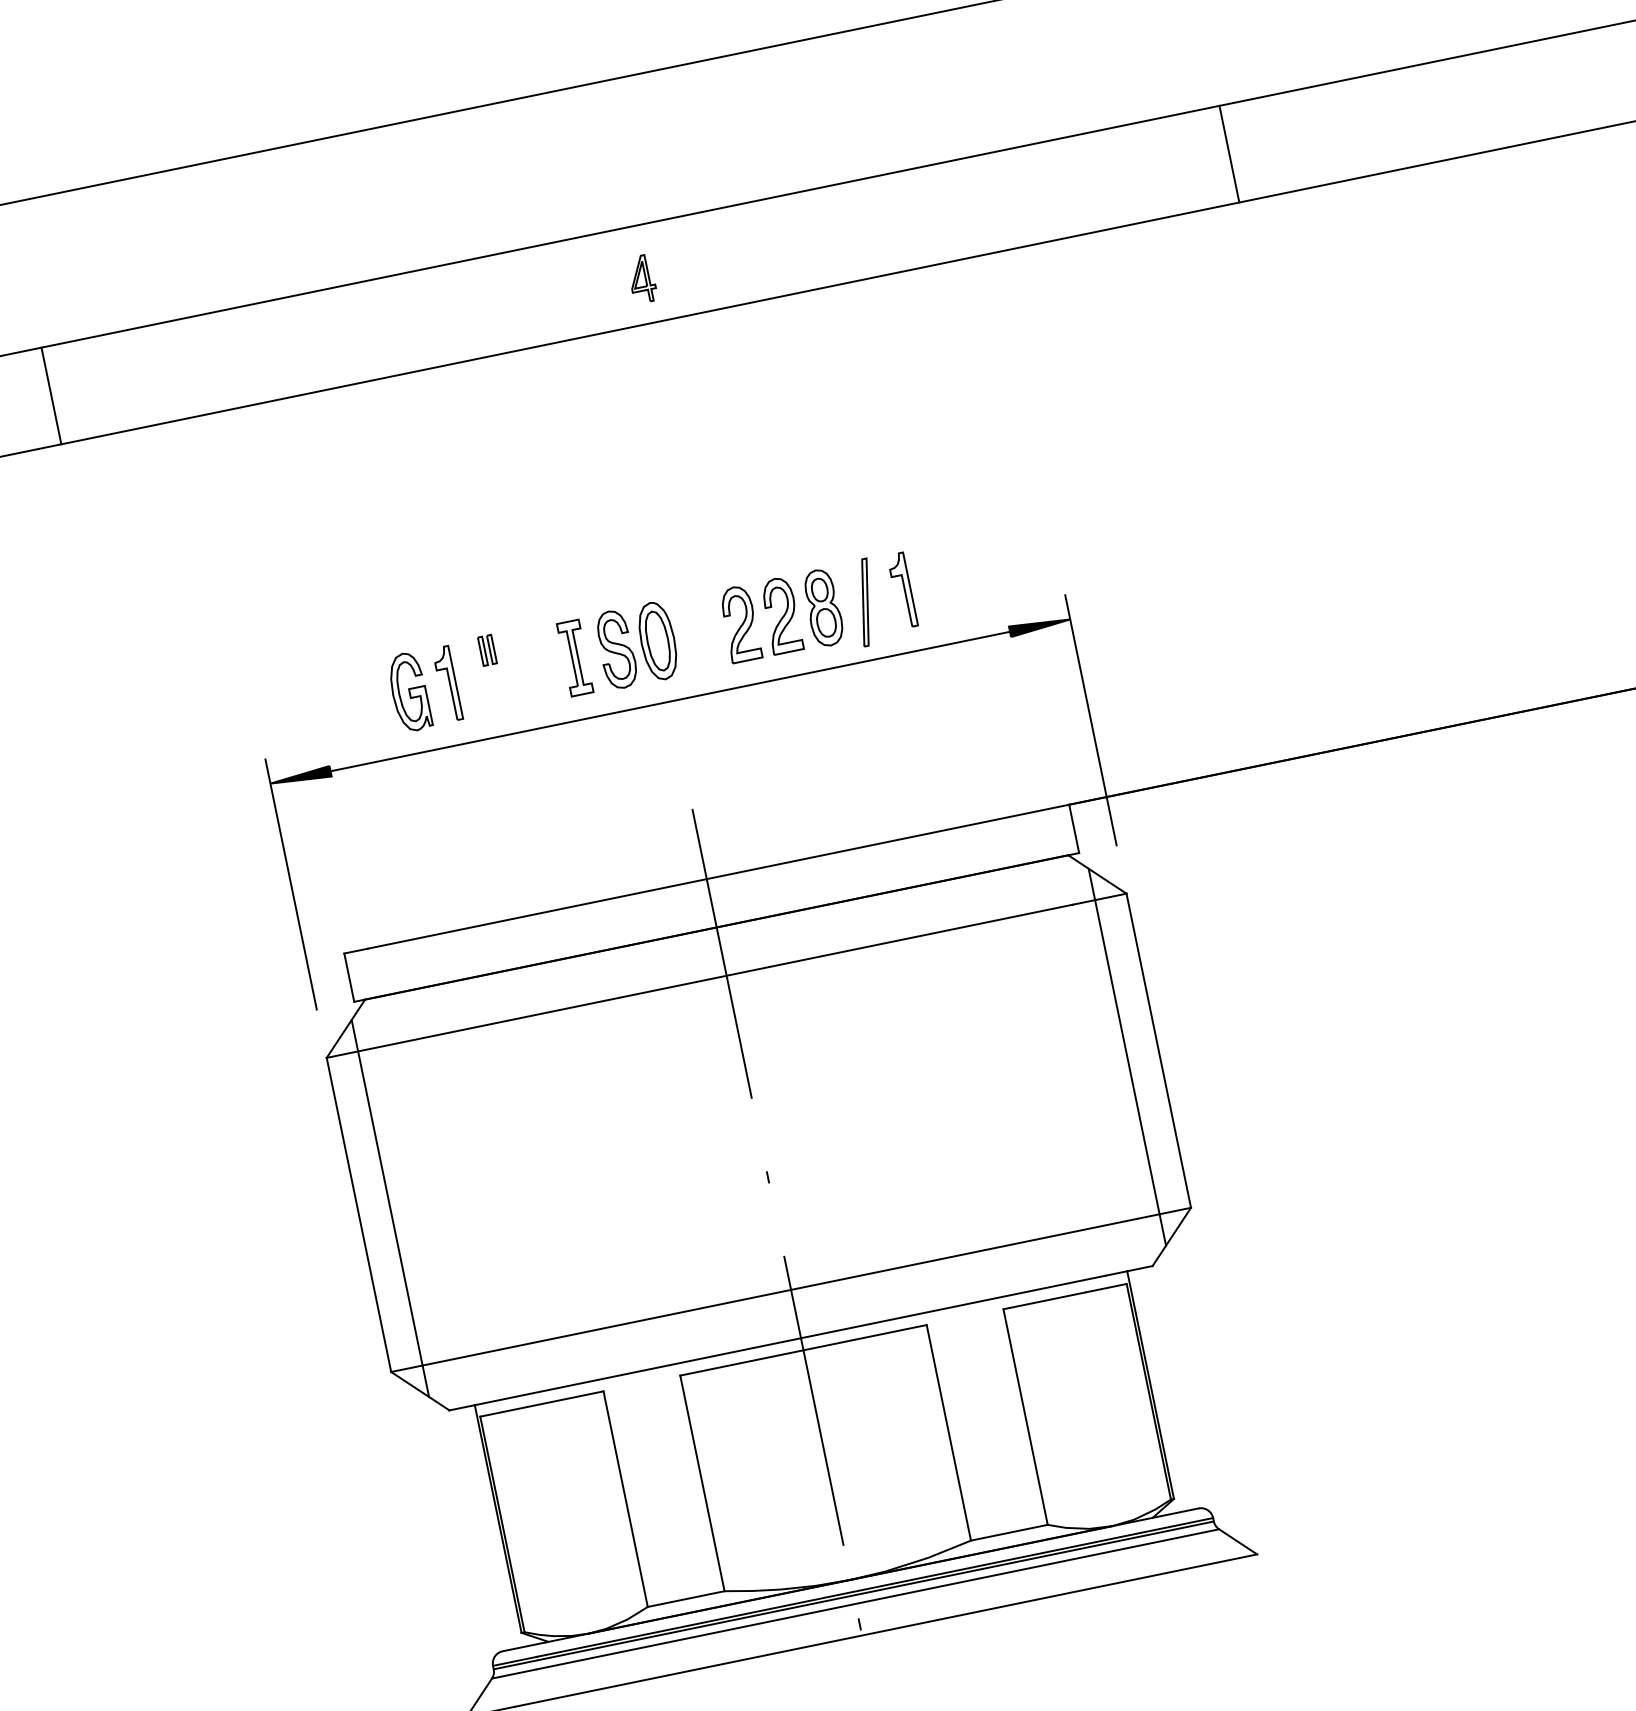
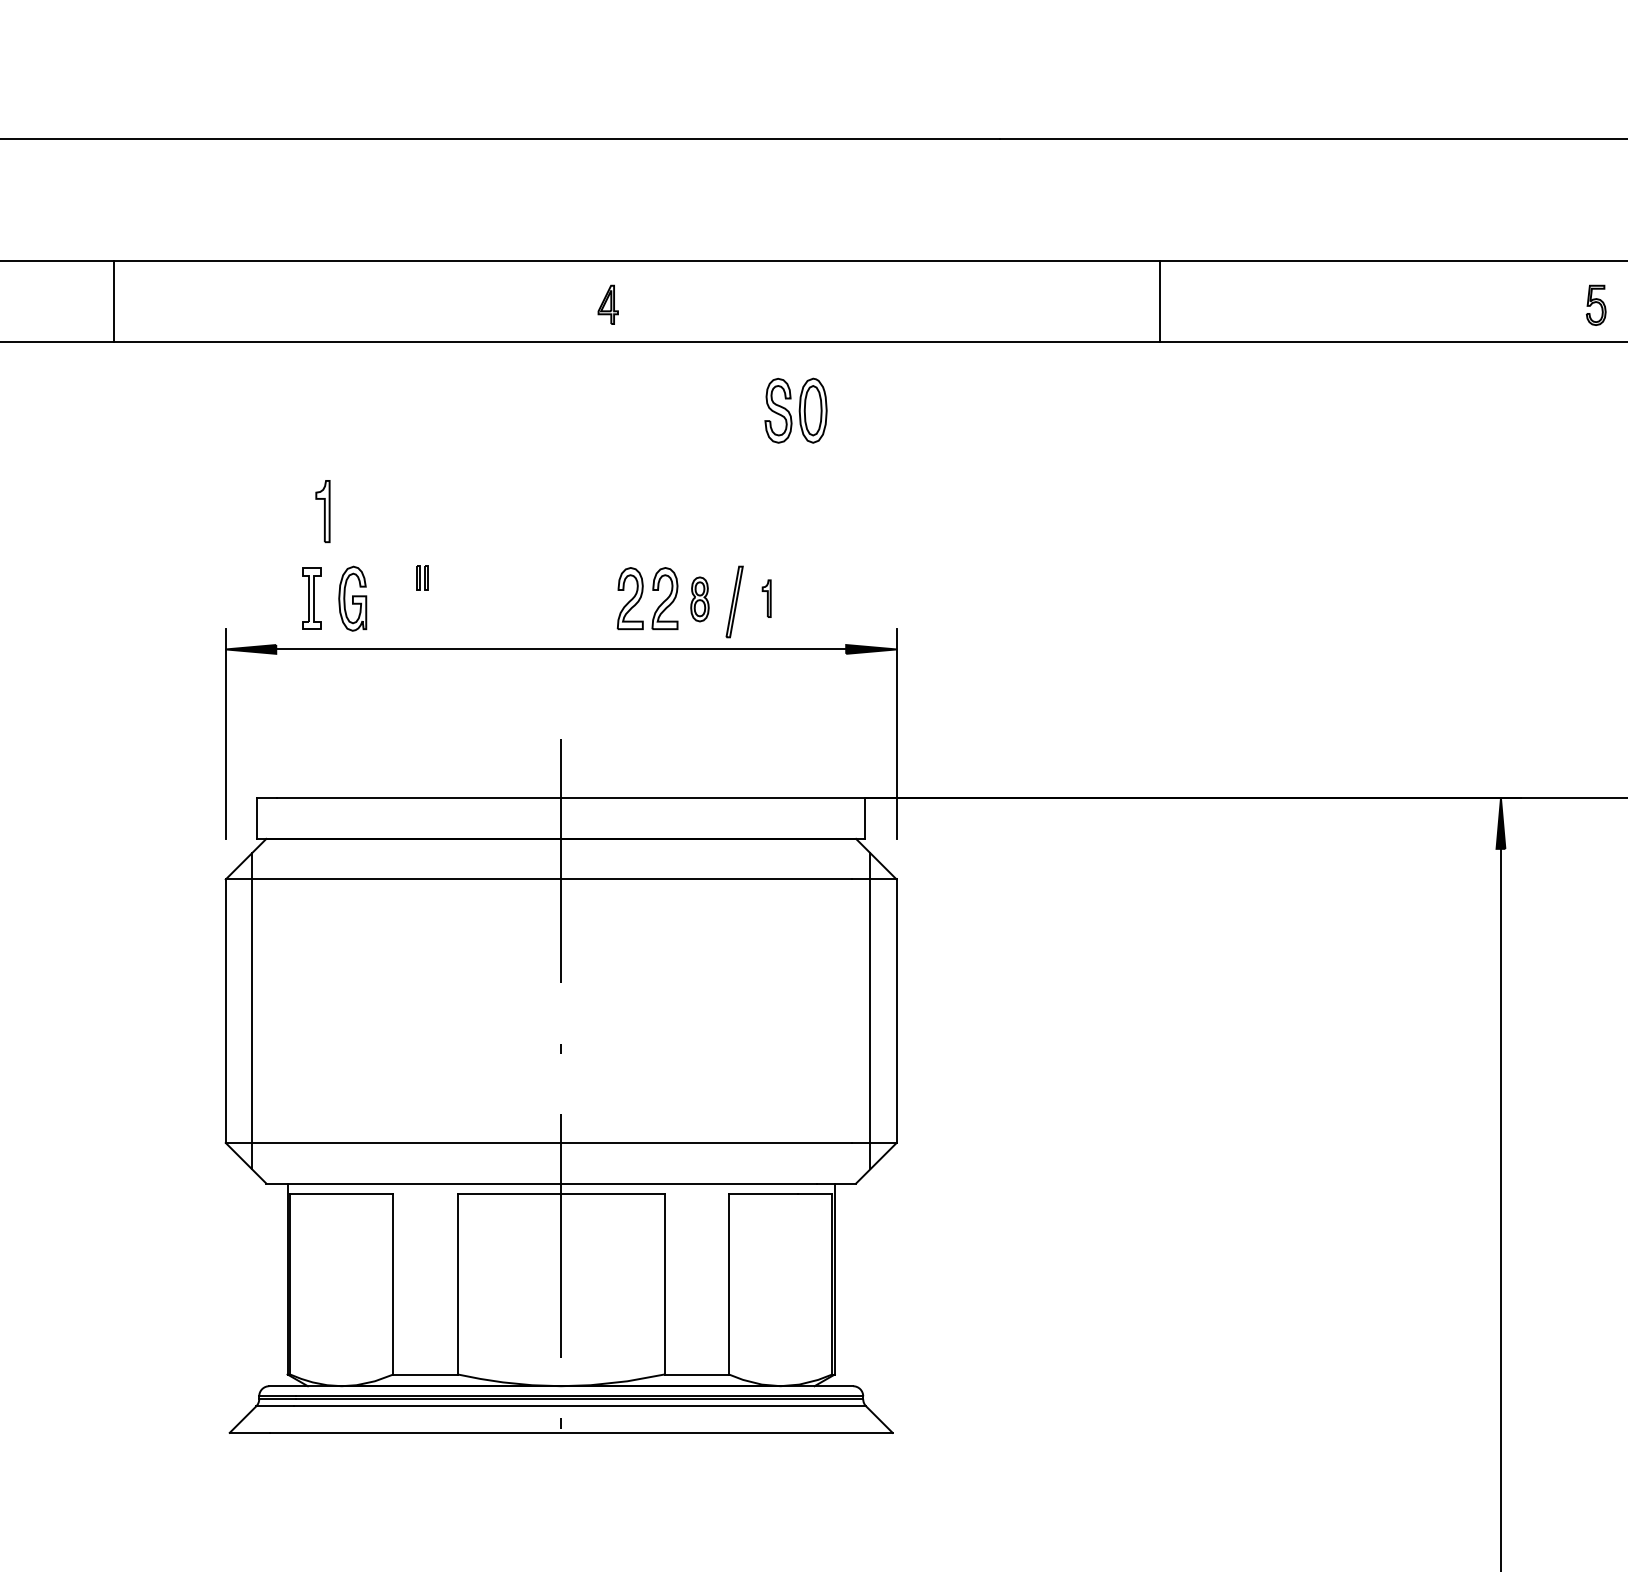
line: (1229, 153) -> (1159, 300), moved
part: (902, 590) -> (766, 598), size x0.6
part: (822, 608) -> (699, 599), size x0.7
part: (636, 645) -> (795, 410), moved
part: (574, 657) -> (311, 598), moved
part: (447, 684) -> (322, 511), moved

